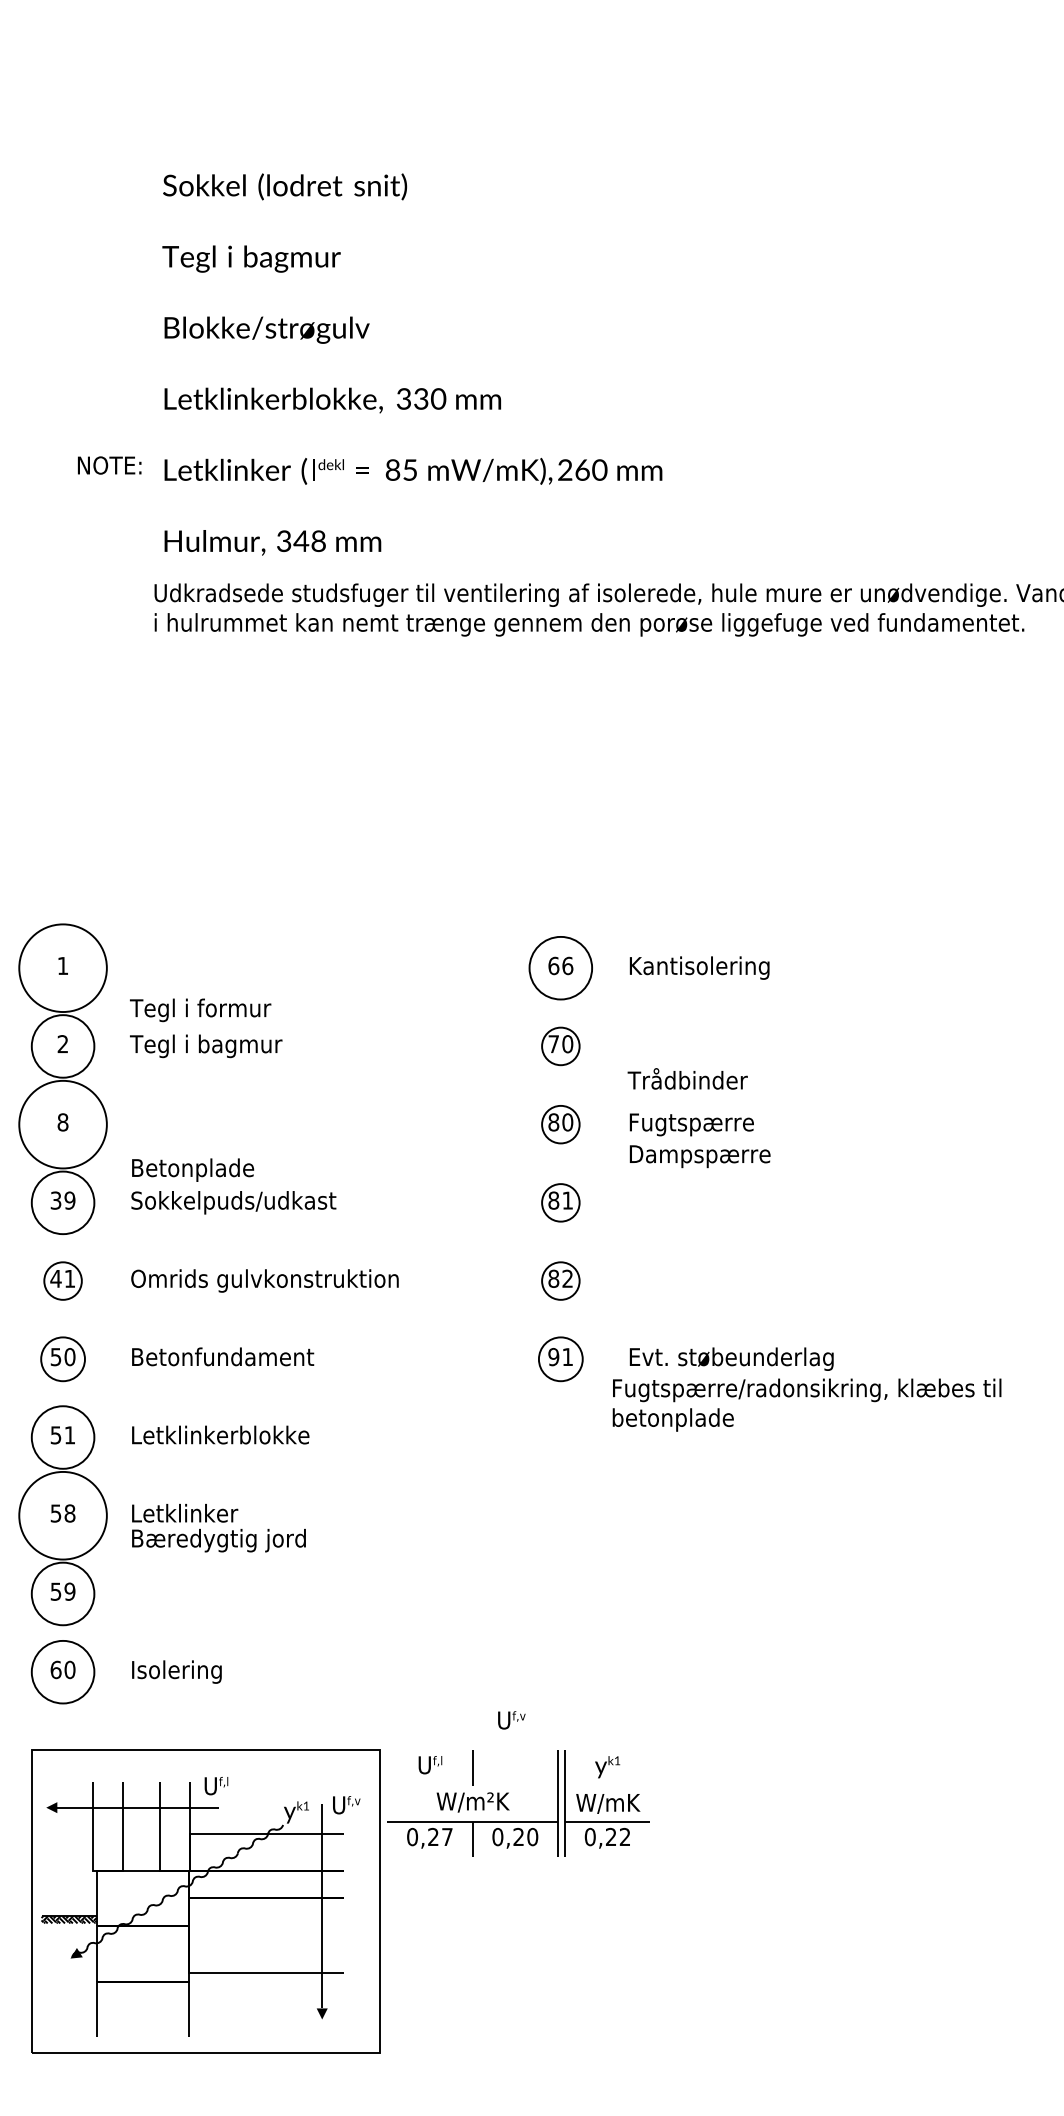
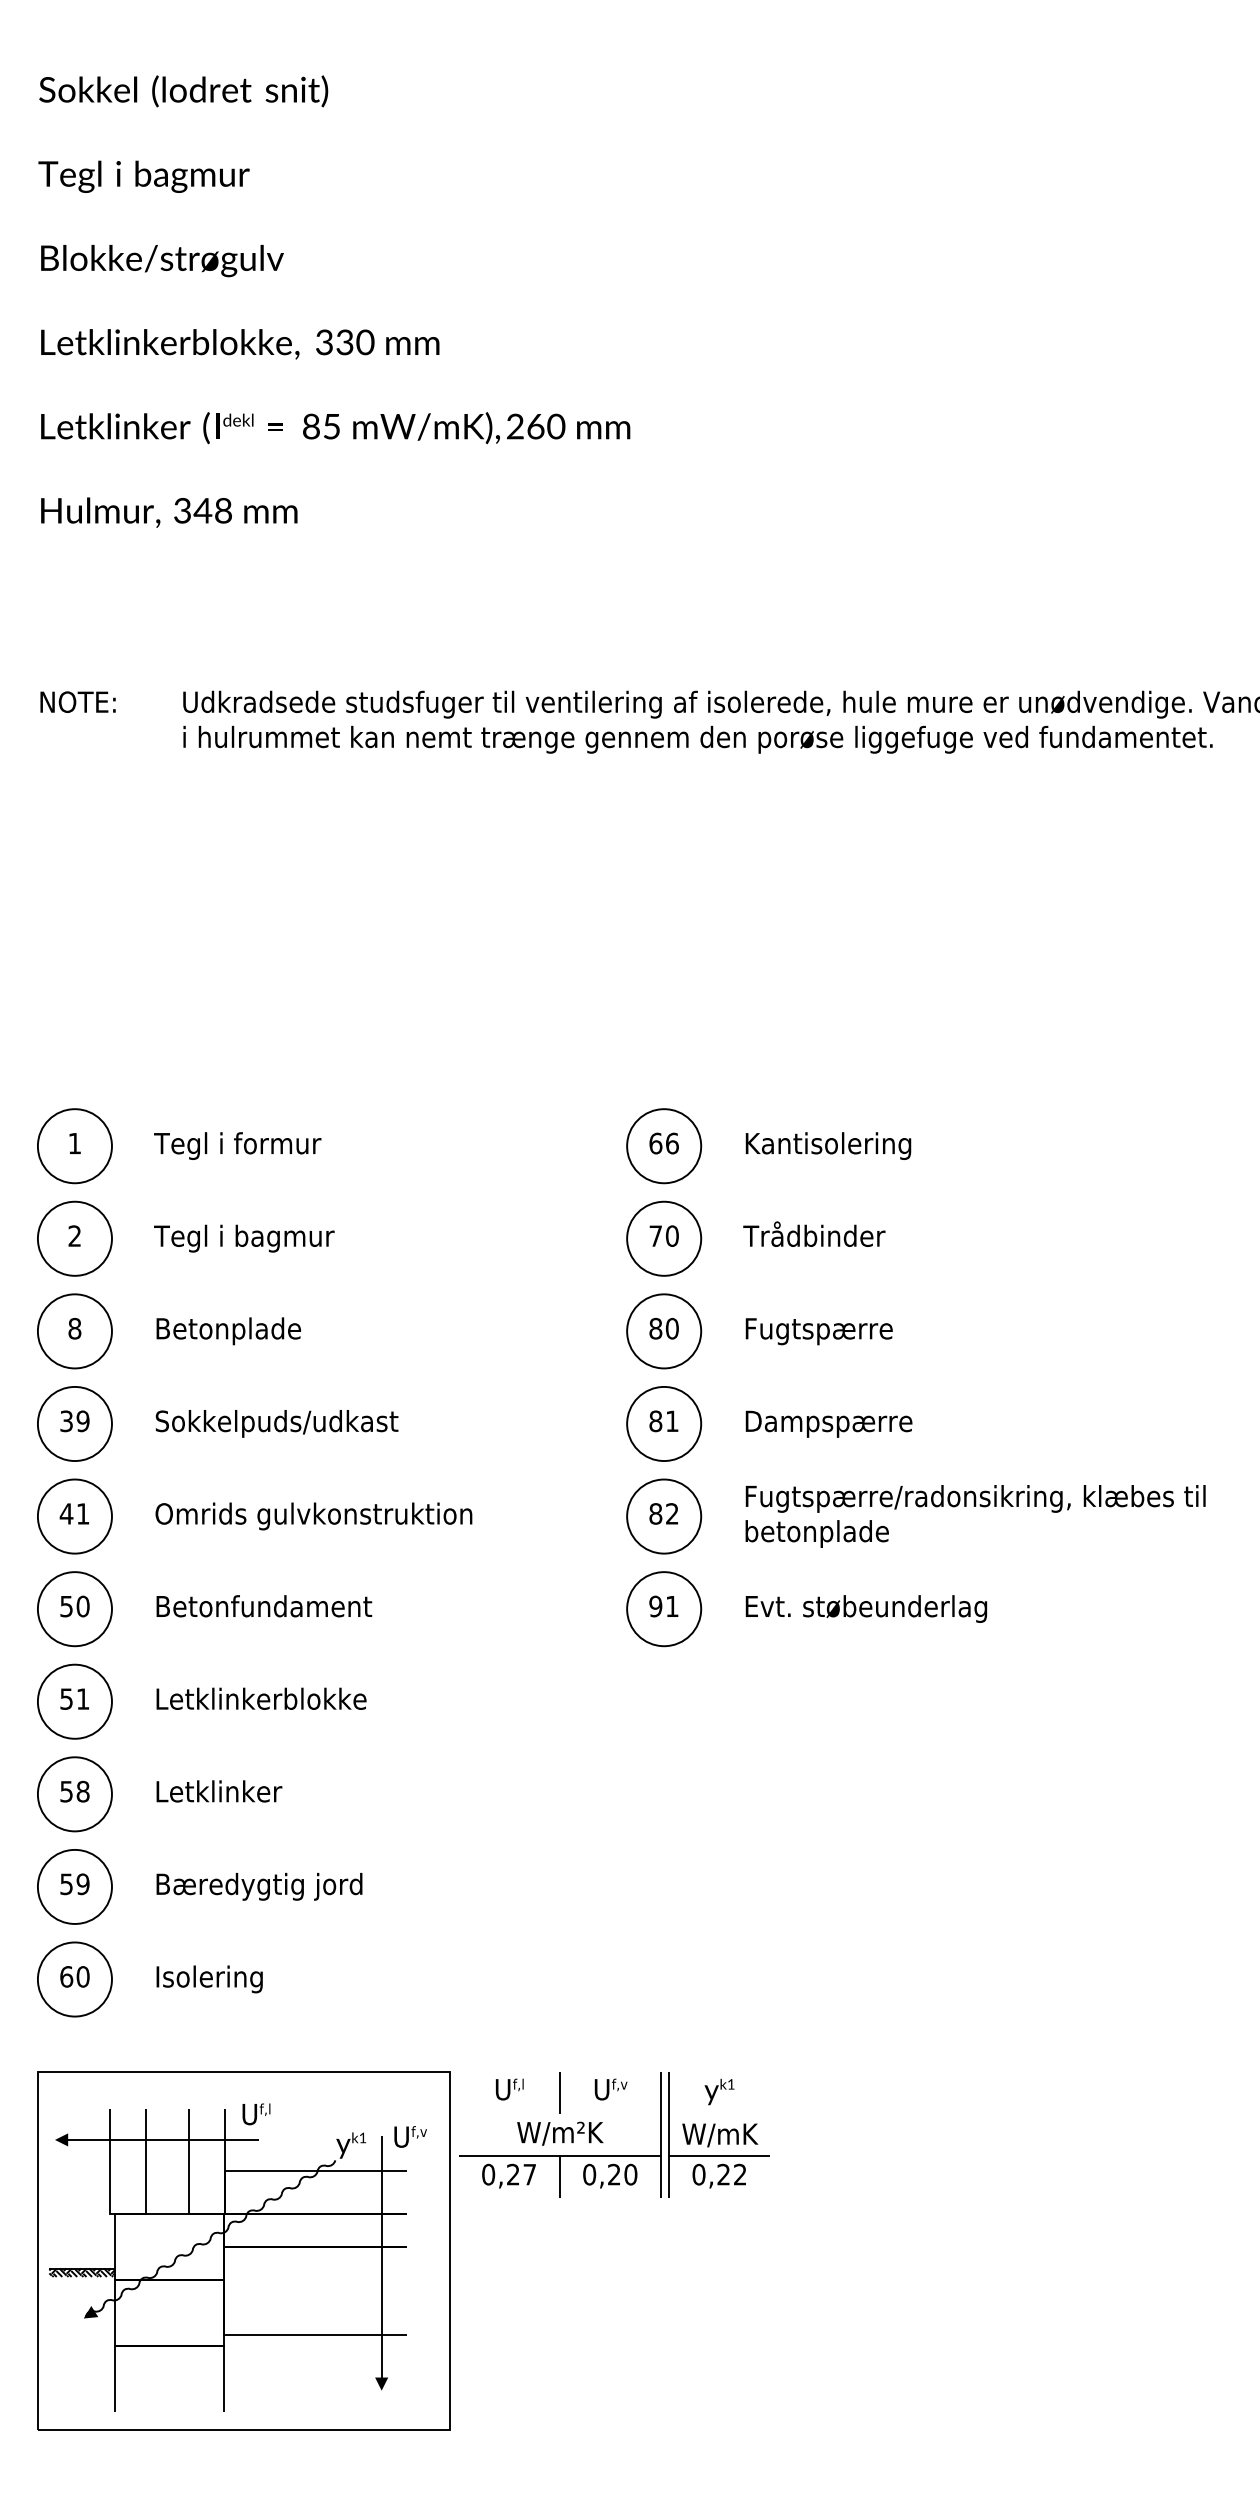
text: (412, 364) -> (334, 301), moved
text: (109, 464) -> (77, 701), moved
circle: (62, 968) -> (74, 1146), size x0.71
text: (200, 1009) -> (237, 1145), moved
circle: (561, 1046) -> (664, 1238), size x1.67
text: (687, 1078) -> (814, 1233), moved
circle: (62, 1124) -> (74, 1331), size x0.71
circle: (561, 1124) -> (664, 1331), size x1.67
text: (699, 1155) -> (828, 1423), moved
text: (192, 1170) -> (228, 1331), moved
circle: (561, 1202) -> (664, 1423), size x1.67
circle: (62, 1281) -> (74, 1516), size x1.67
circle: (561, 1281) -> (664, 1516), size x1.67
circle: (62, 1359) -> (74, 1609), size x1.43
circle: (561, 1359) -> (664, 1609), size x1.43
text: (806, 1405) -> (975, 1516), moved
circle: (62, 1515) -> (74, 1794), size x0.71
text: (219, 1540) -> (259, 1886), moved
text: (511, 1720) -> (610, 2089), moved

